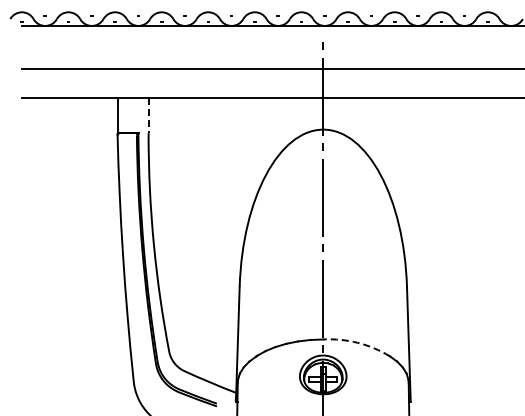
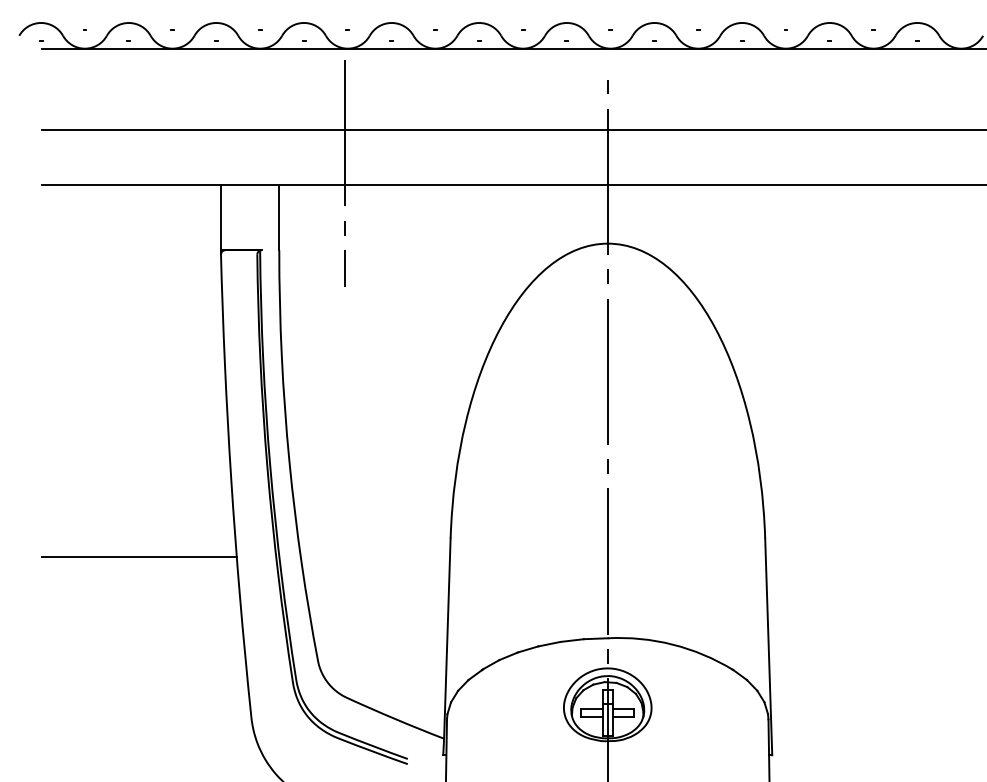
line: (183, 92) -> (344, 173), added
line: (148, 116) -> (279, 218), dashed -> solid
line: (73, 296) -> (138, 557), added
arc: (357, 342) -> (672, 643), dashed -> solid

